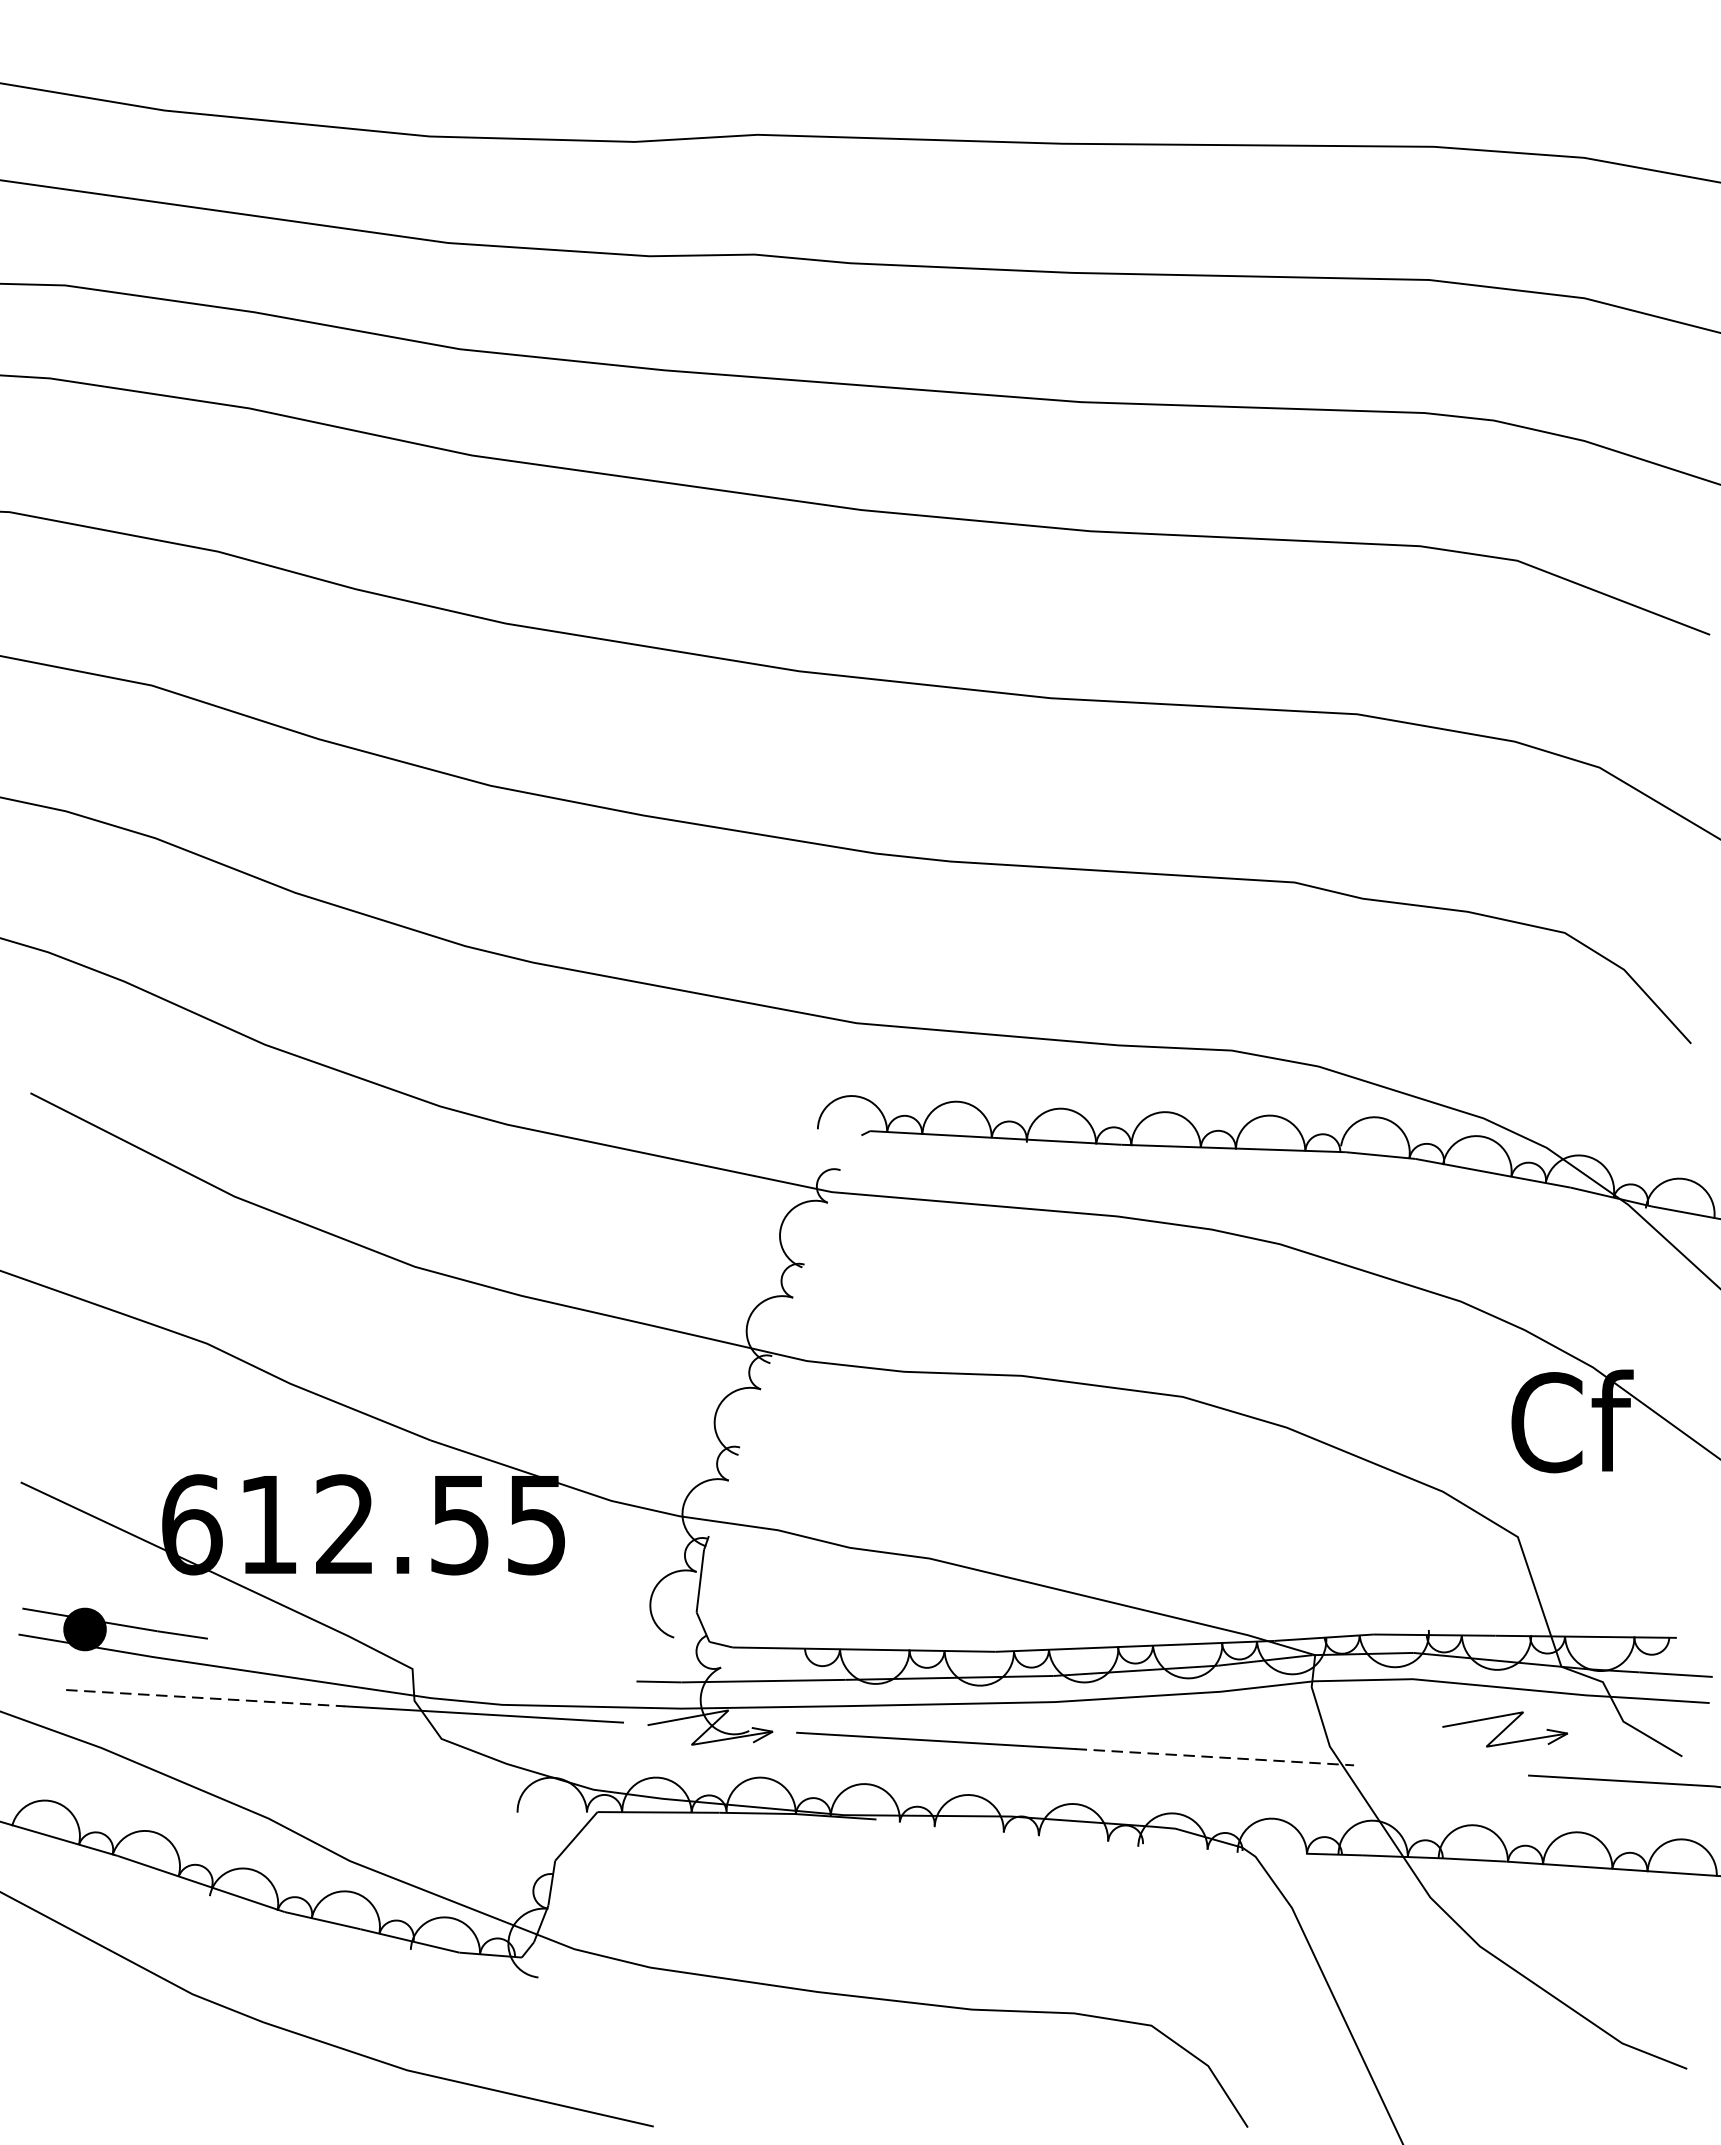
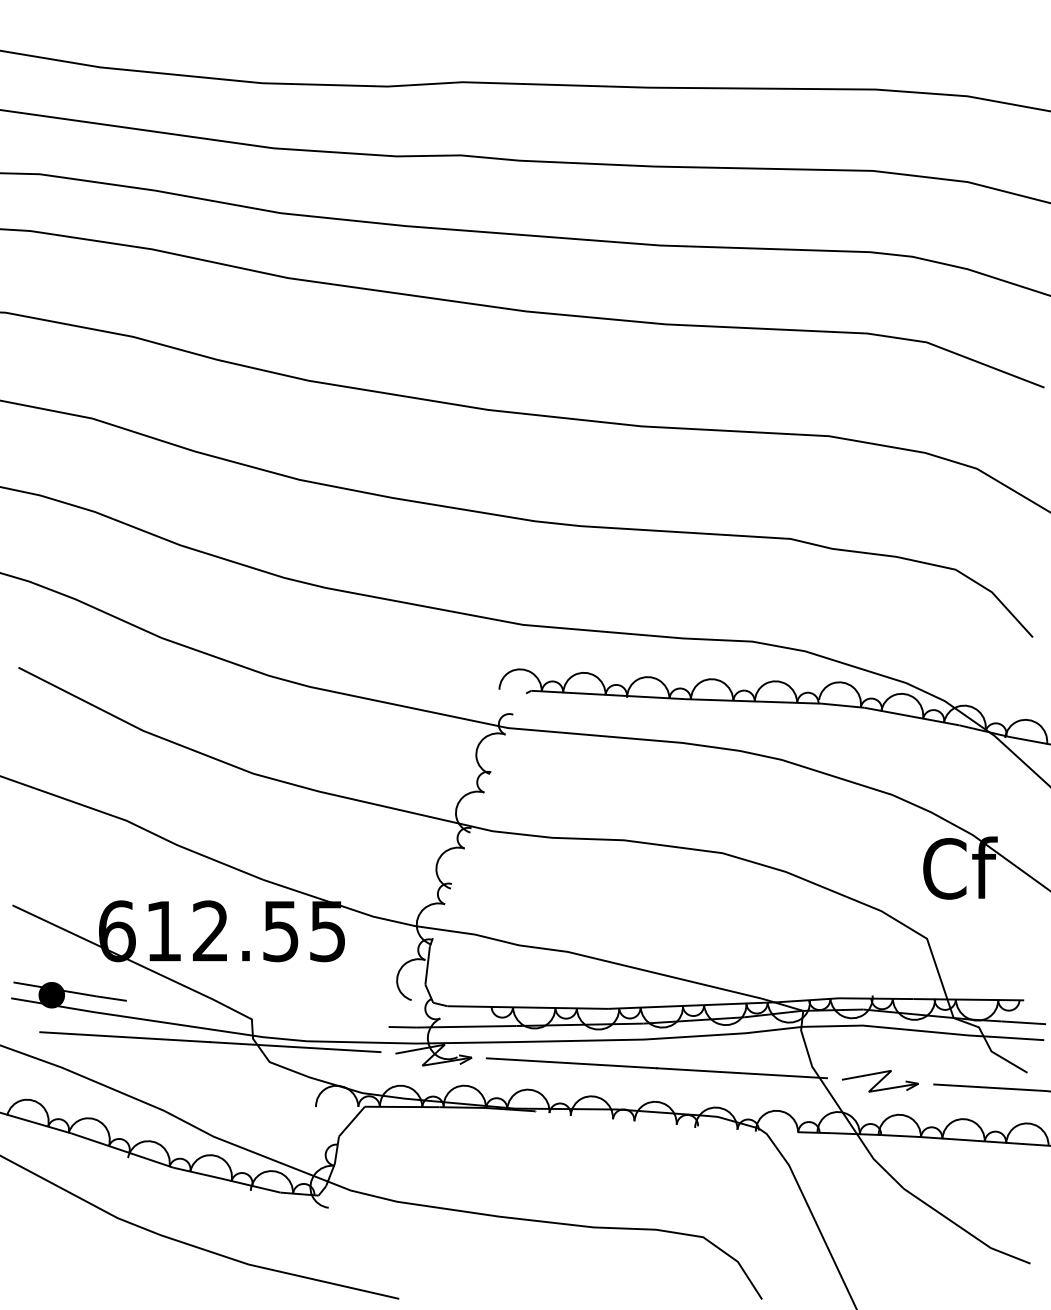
line: (205, 1698) -> (125, 1037), dashed -> solid
part: (1505, 1729) -> (880, 1081), moved
line: (1215, 1757) -> (742, 1073), dashed -> solid

